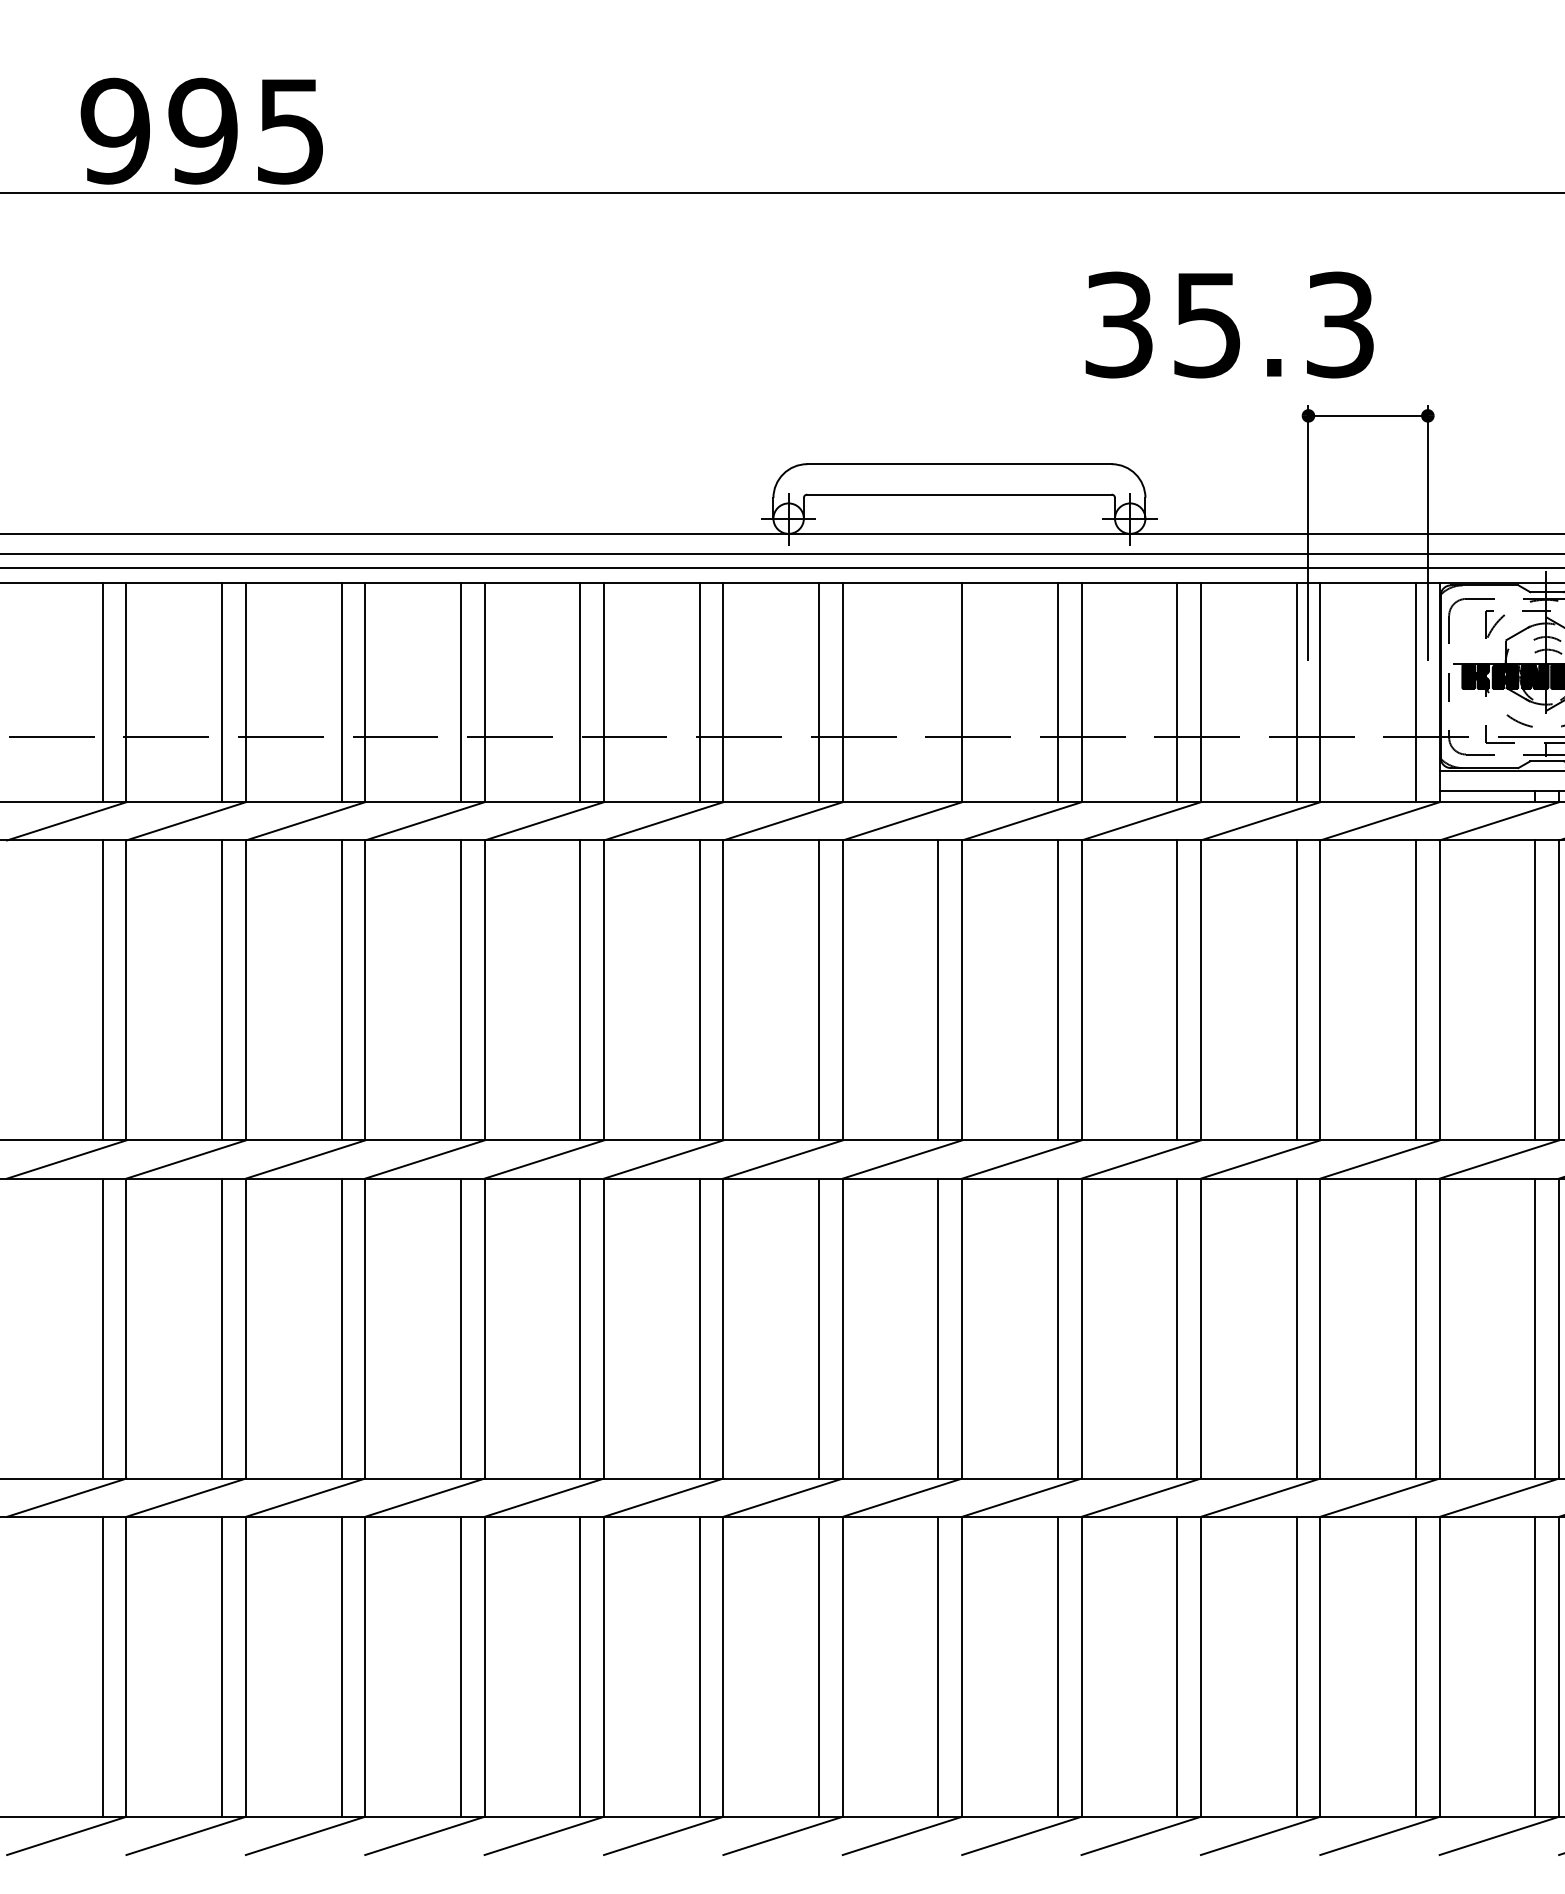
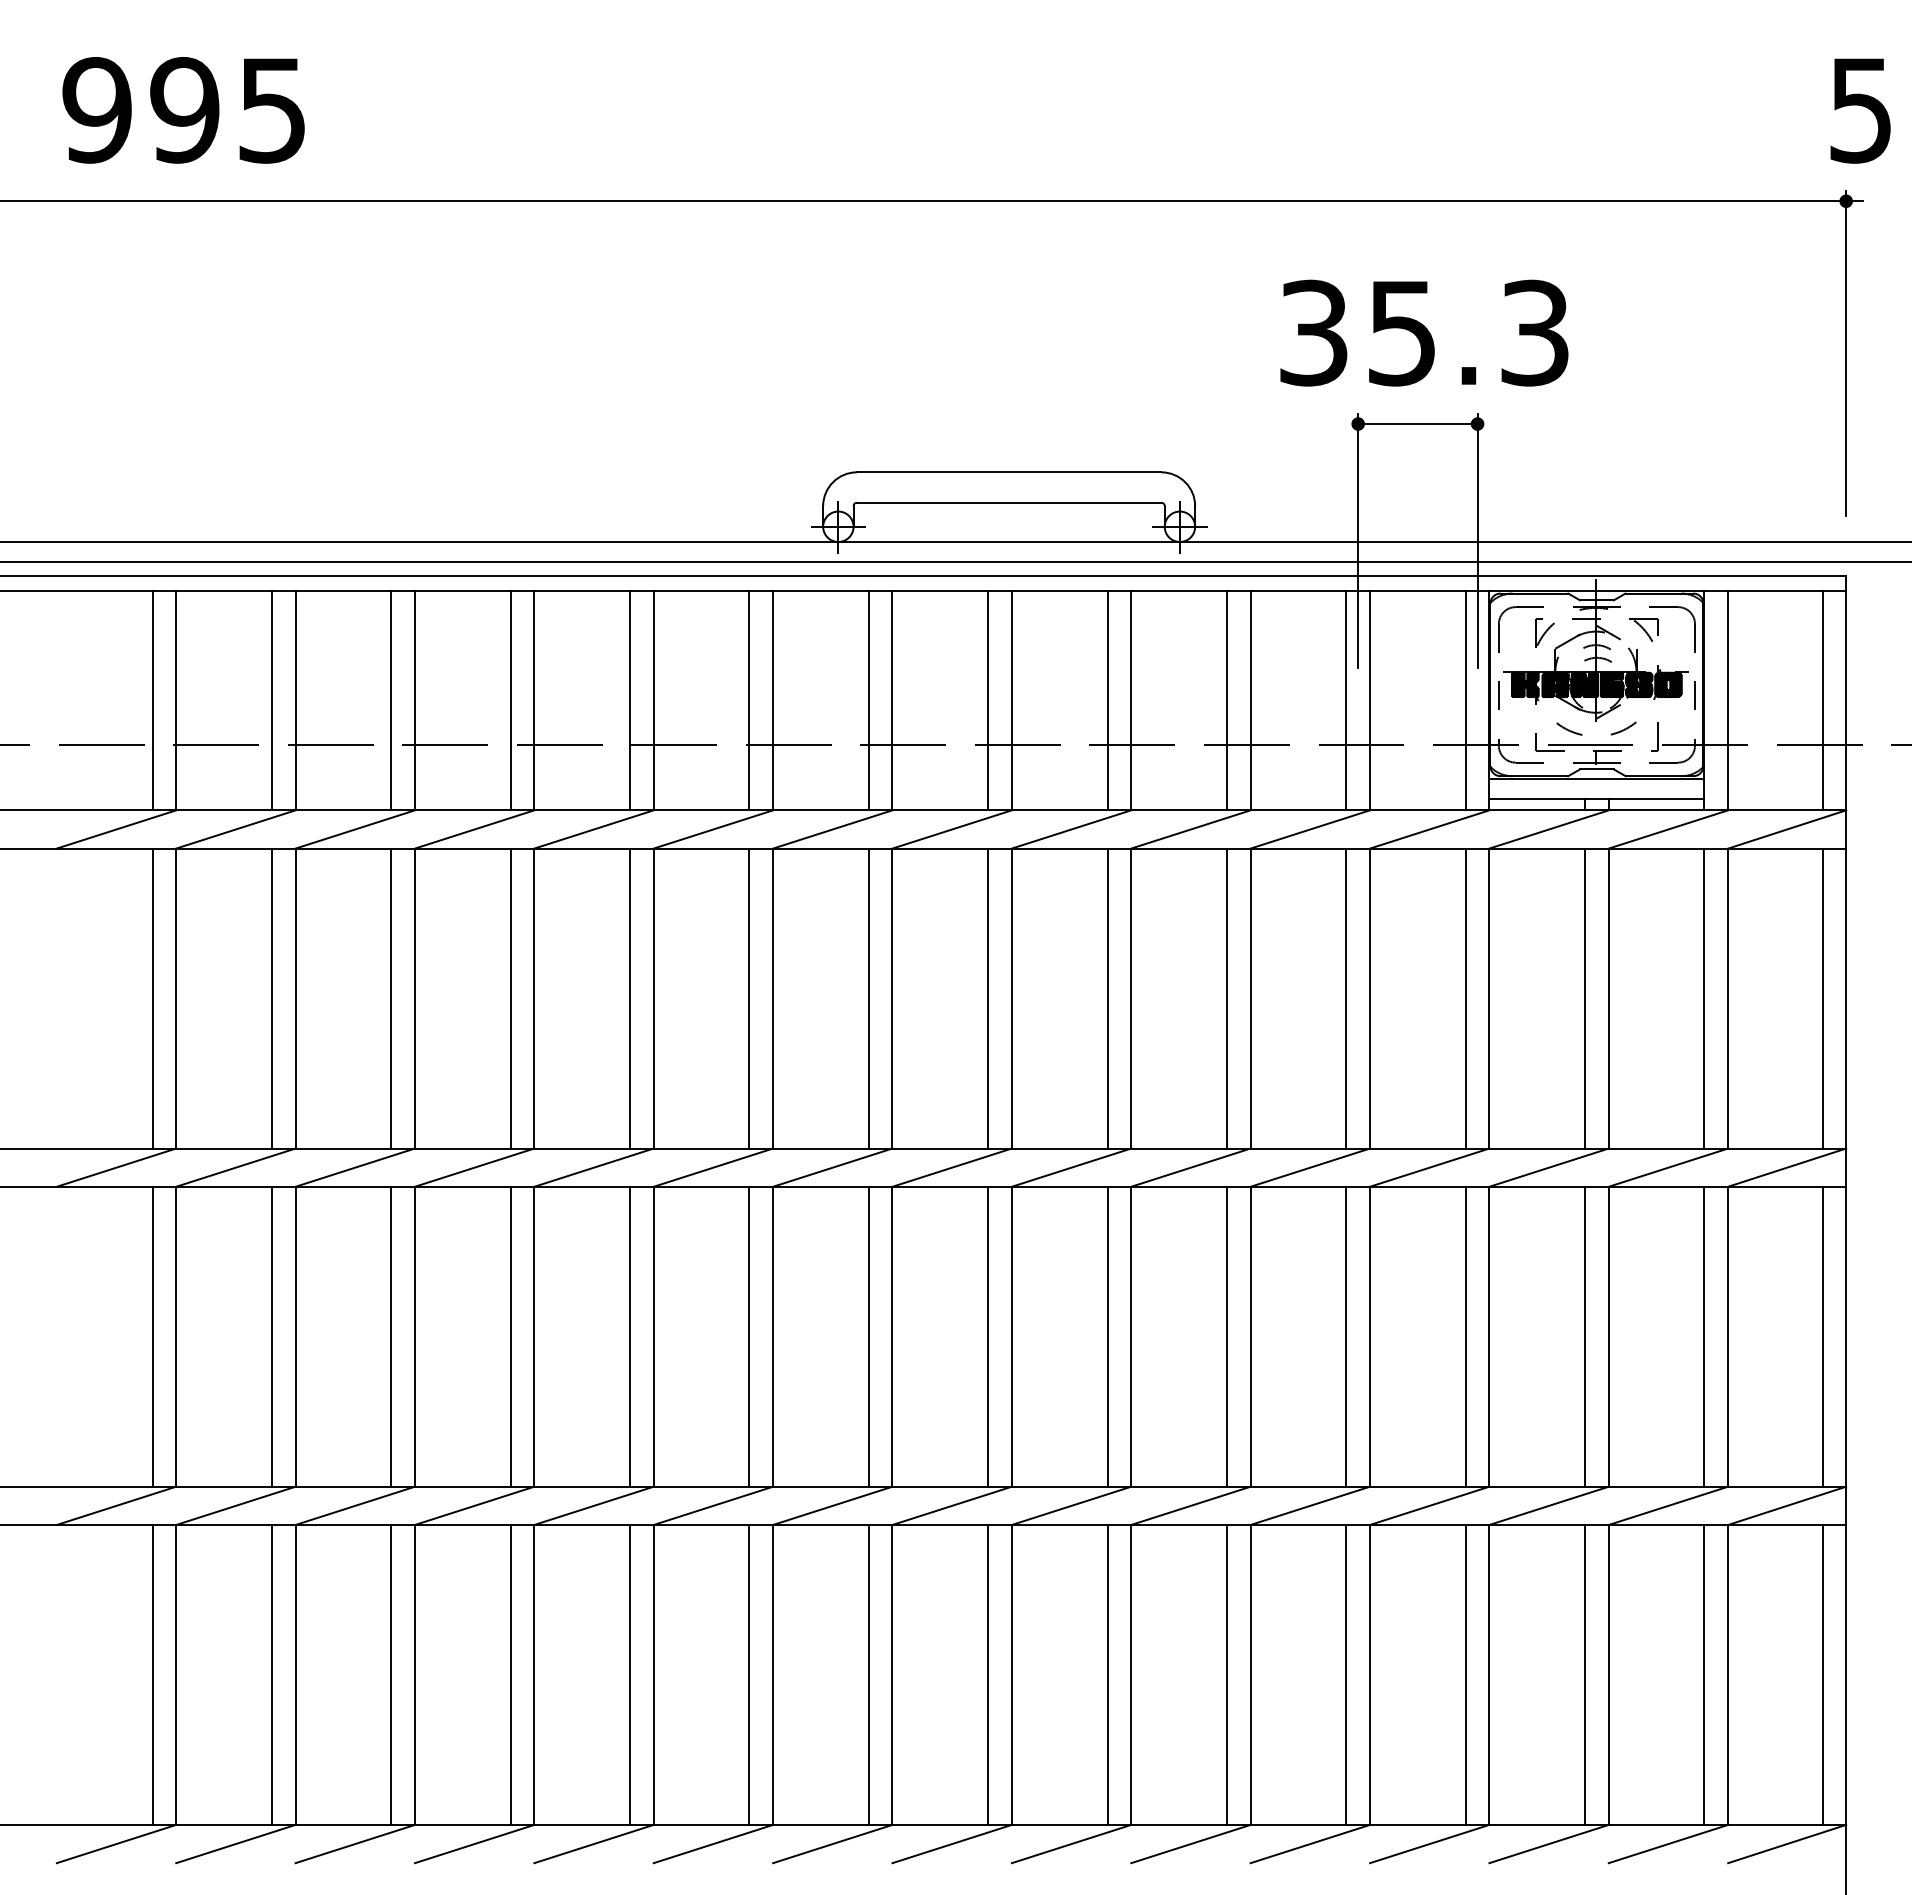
text: (201, 131) -> (183, 110), moved
text: (1229, 324) -> (1424, 332), moved
line: (938, 692) -> (988, 700), added

